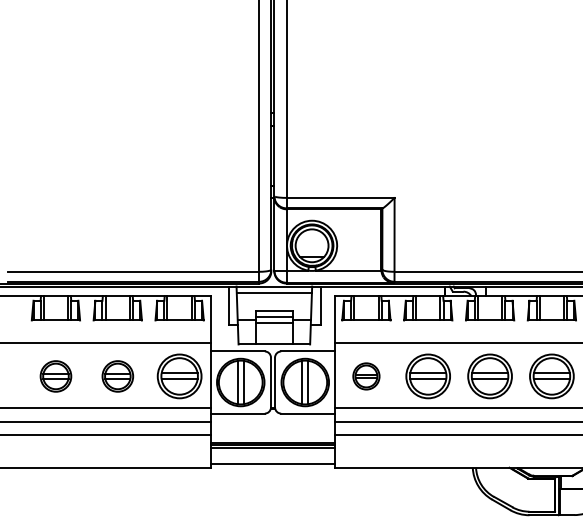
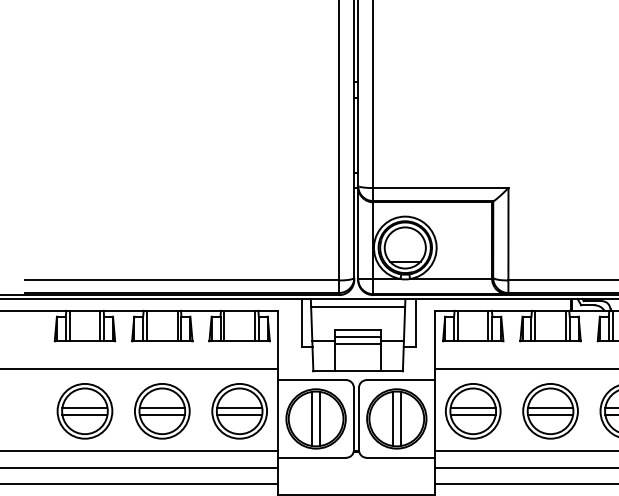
part: (55, 376) -> (84, 411), size x1.43
part: (117, 376) -> (161, 411), size x1.43
part: (366, 376) -> (473, 411), size x1.67

